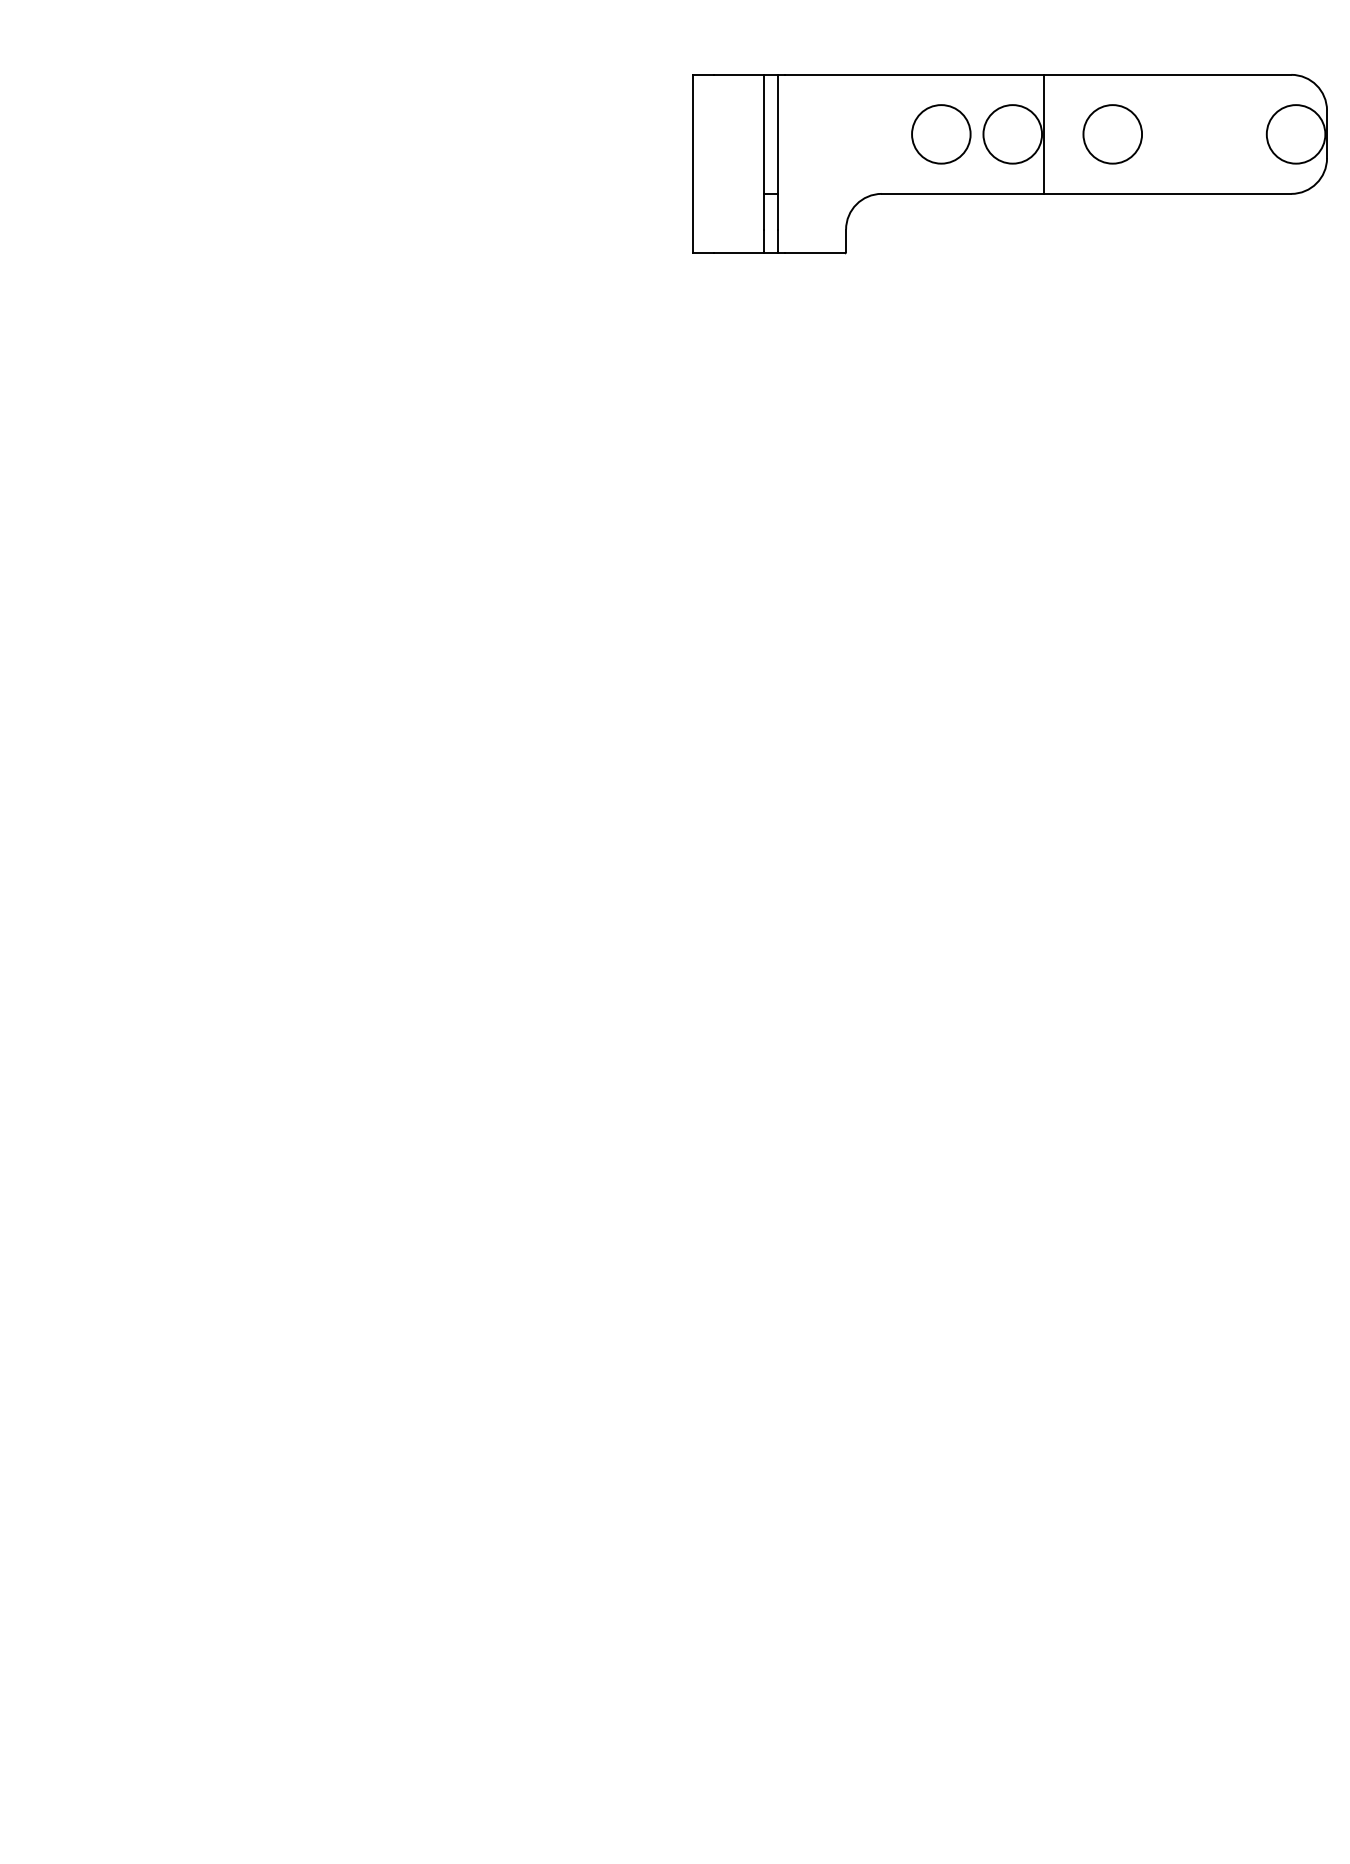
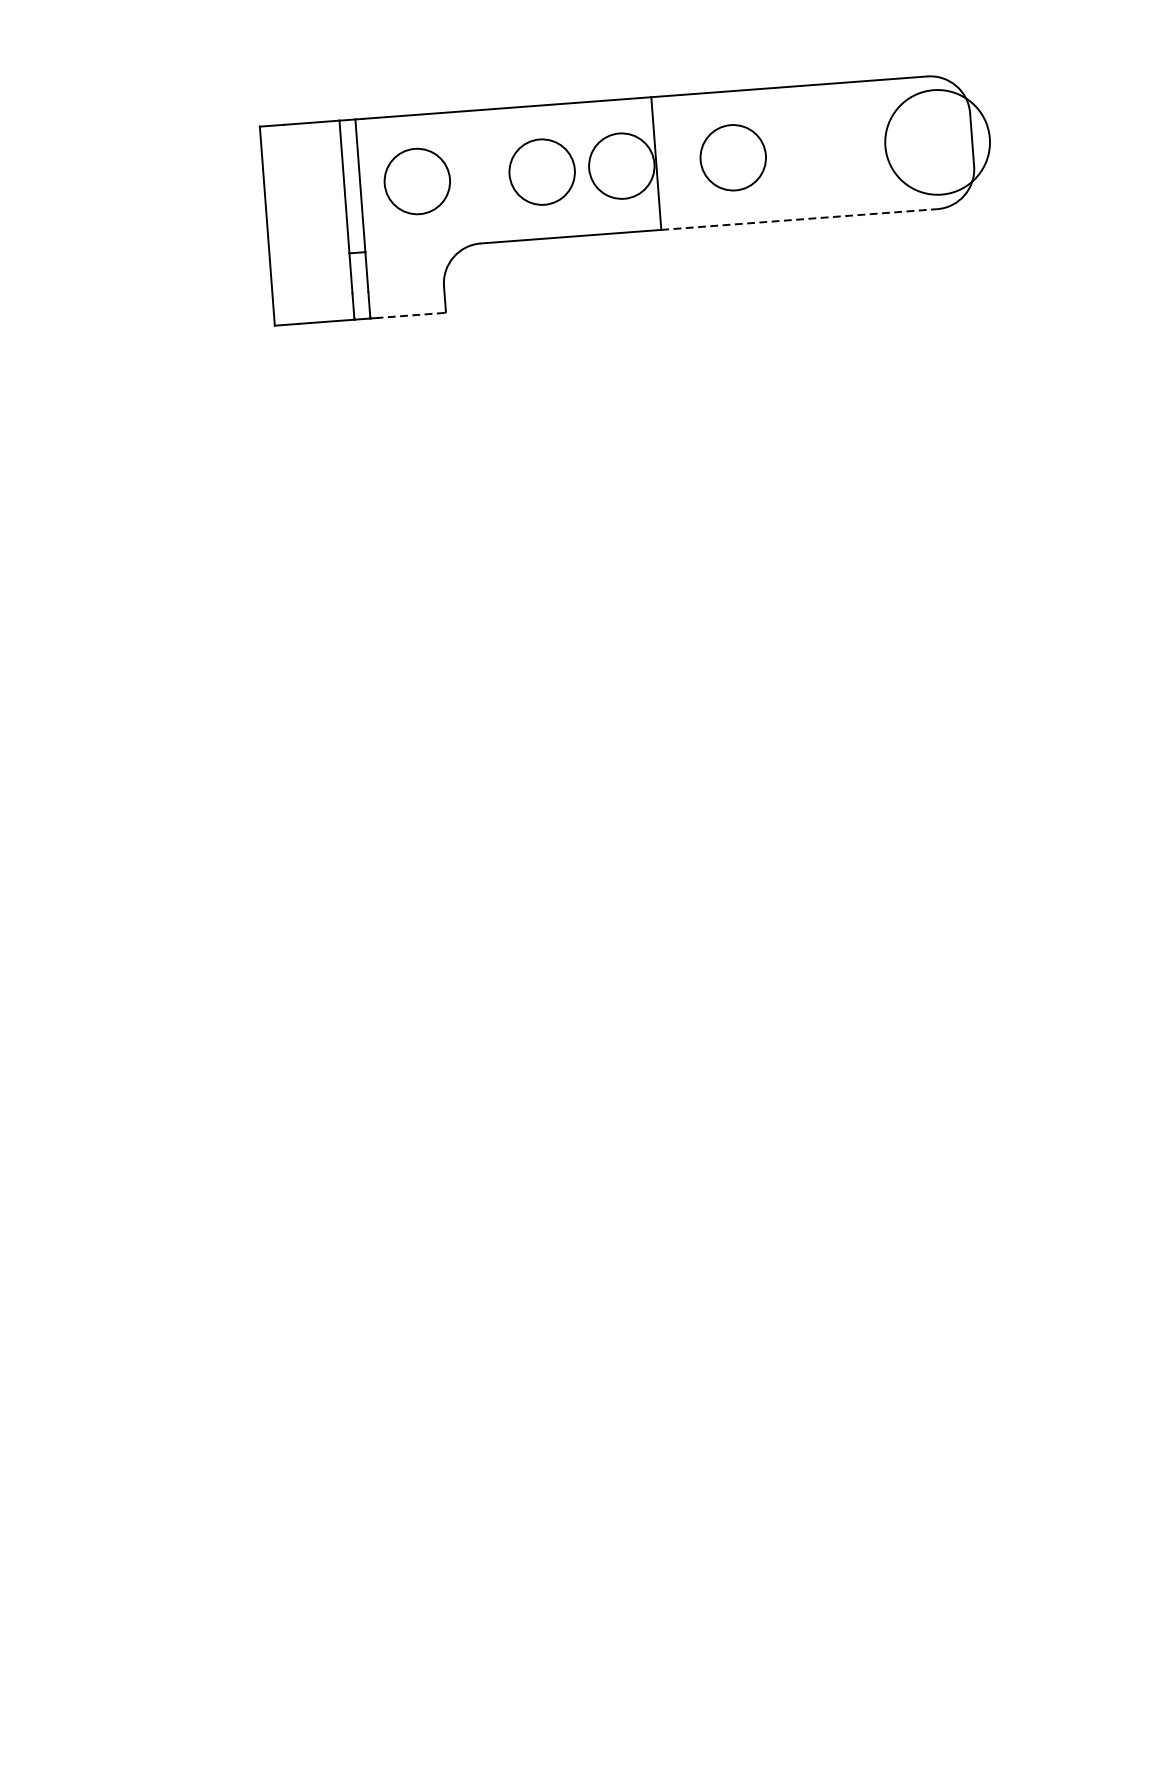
circle: (829, 134) -> (417, 181), added
circle: (1295, 134) -> (936, 142), size x1.6
line: (1167, 193) -> (799, 219), solid -> dashed
line: (815, 253) -> (411, 315), solid -> dashed

